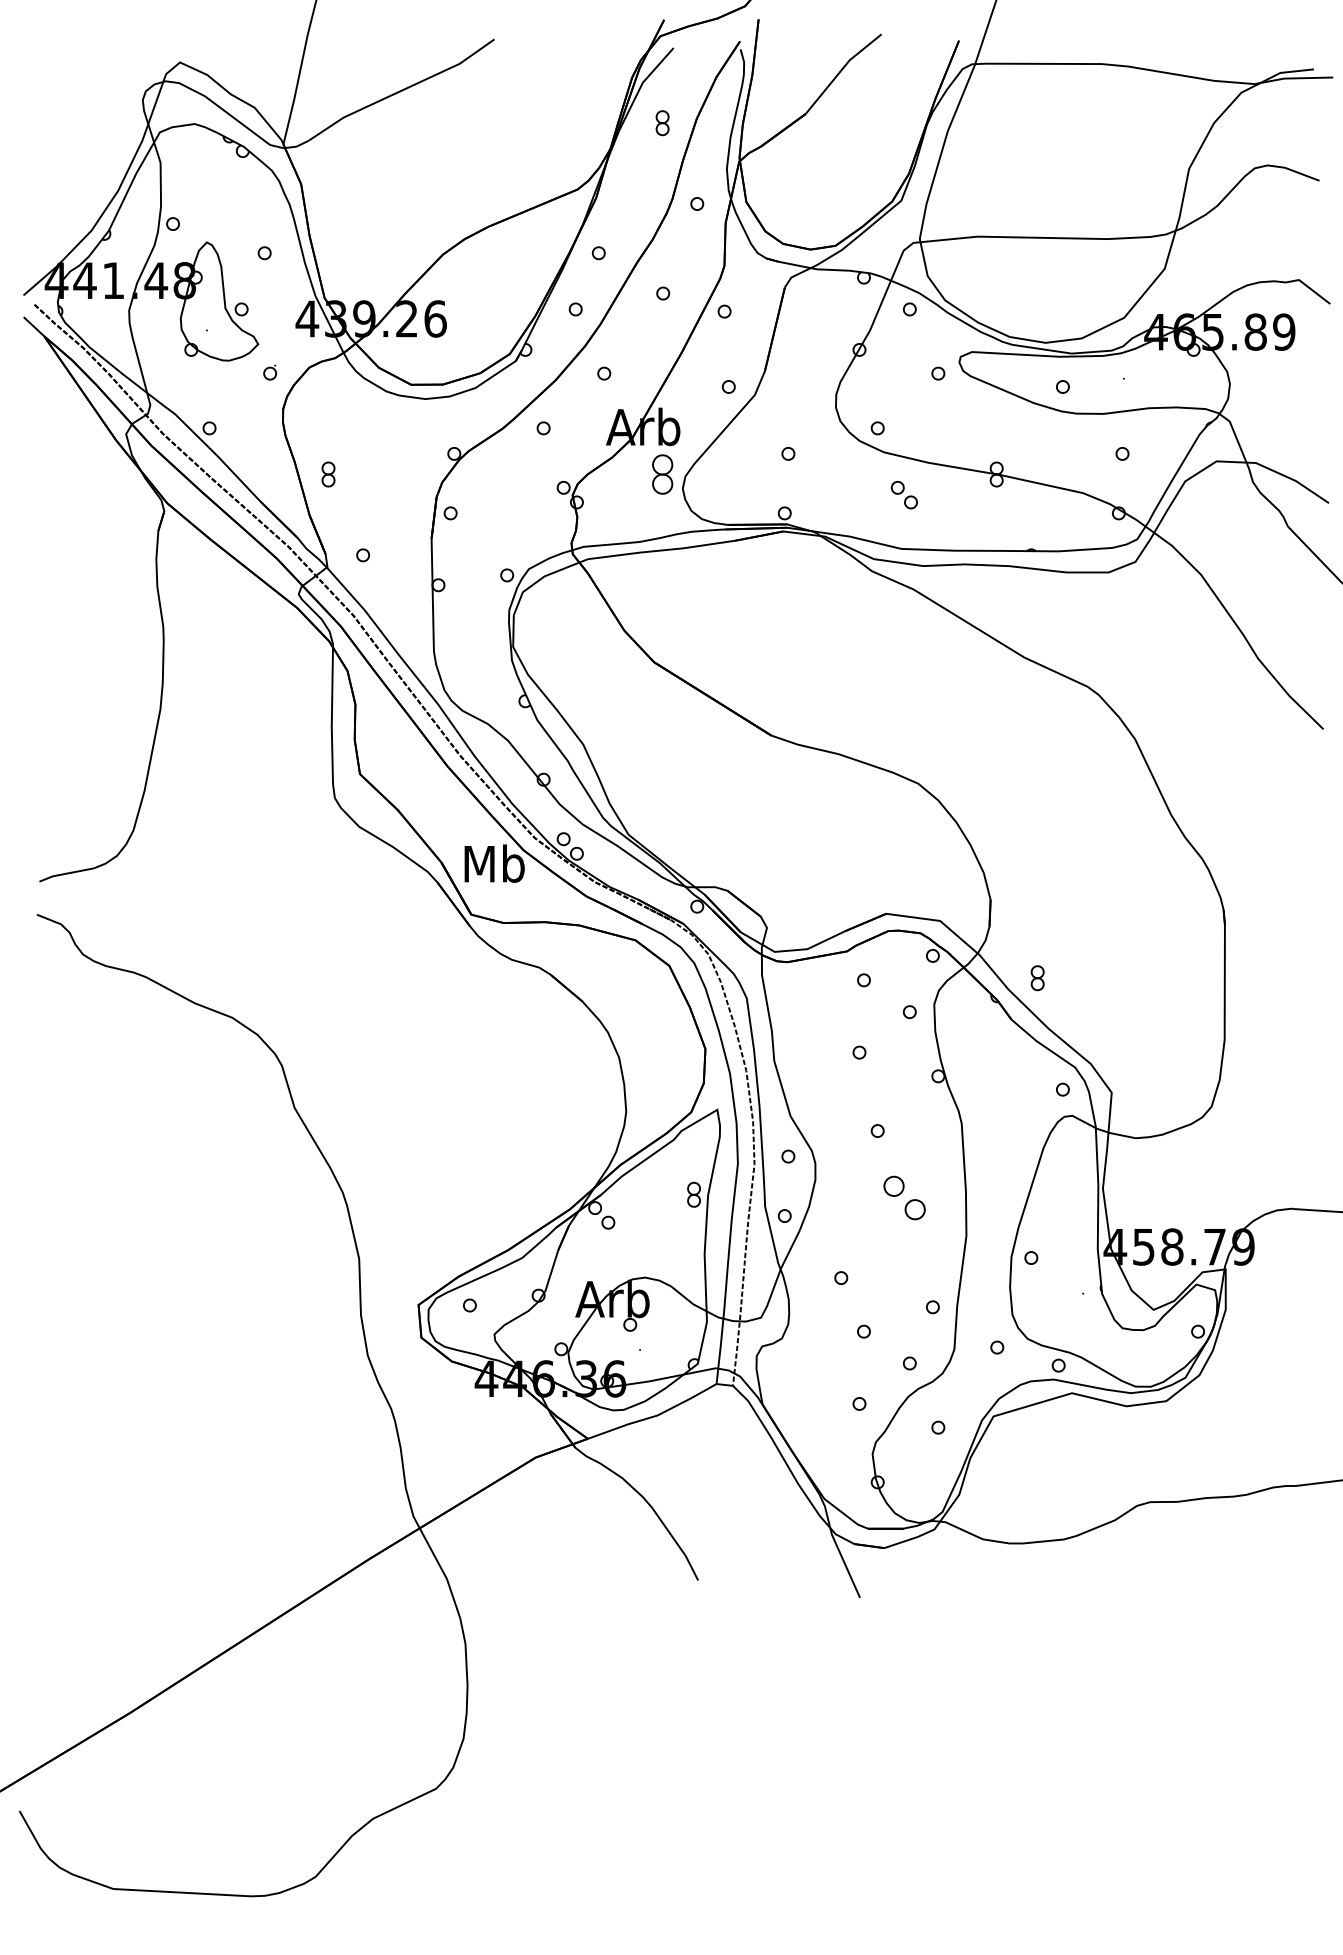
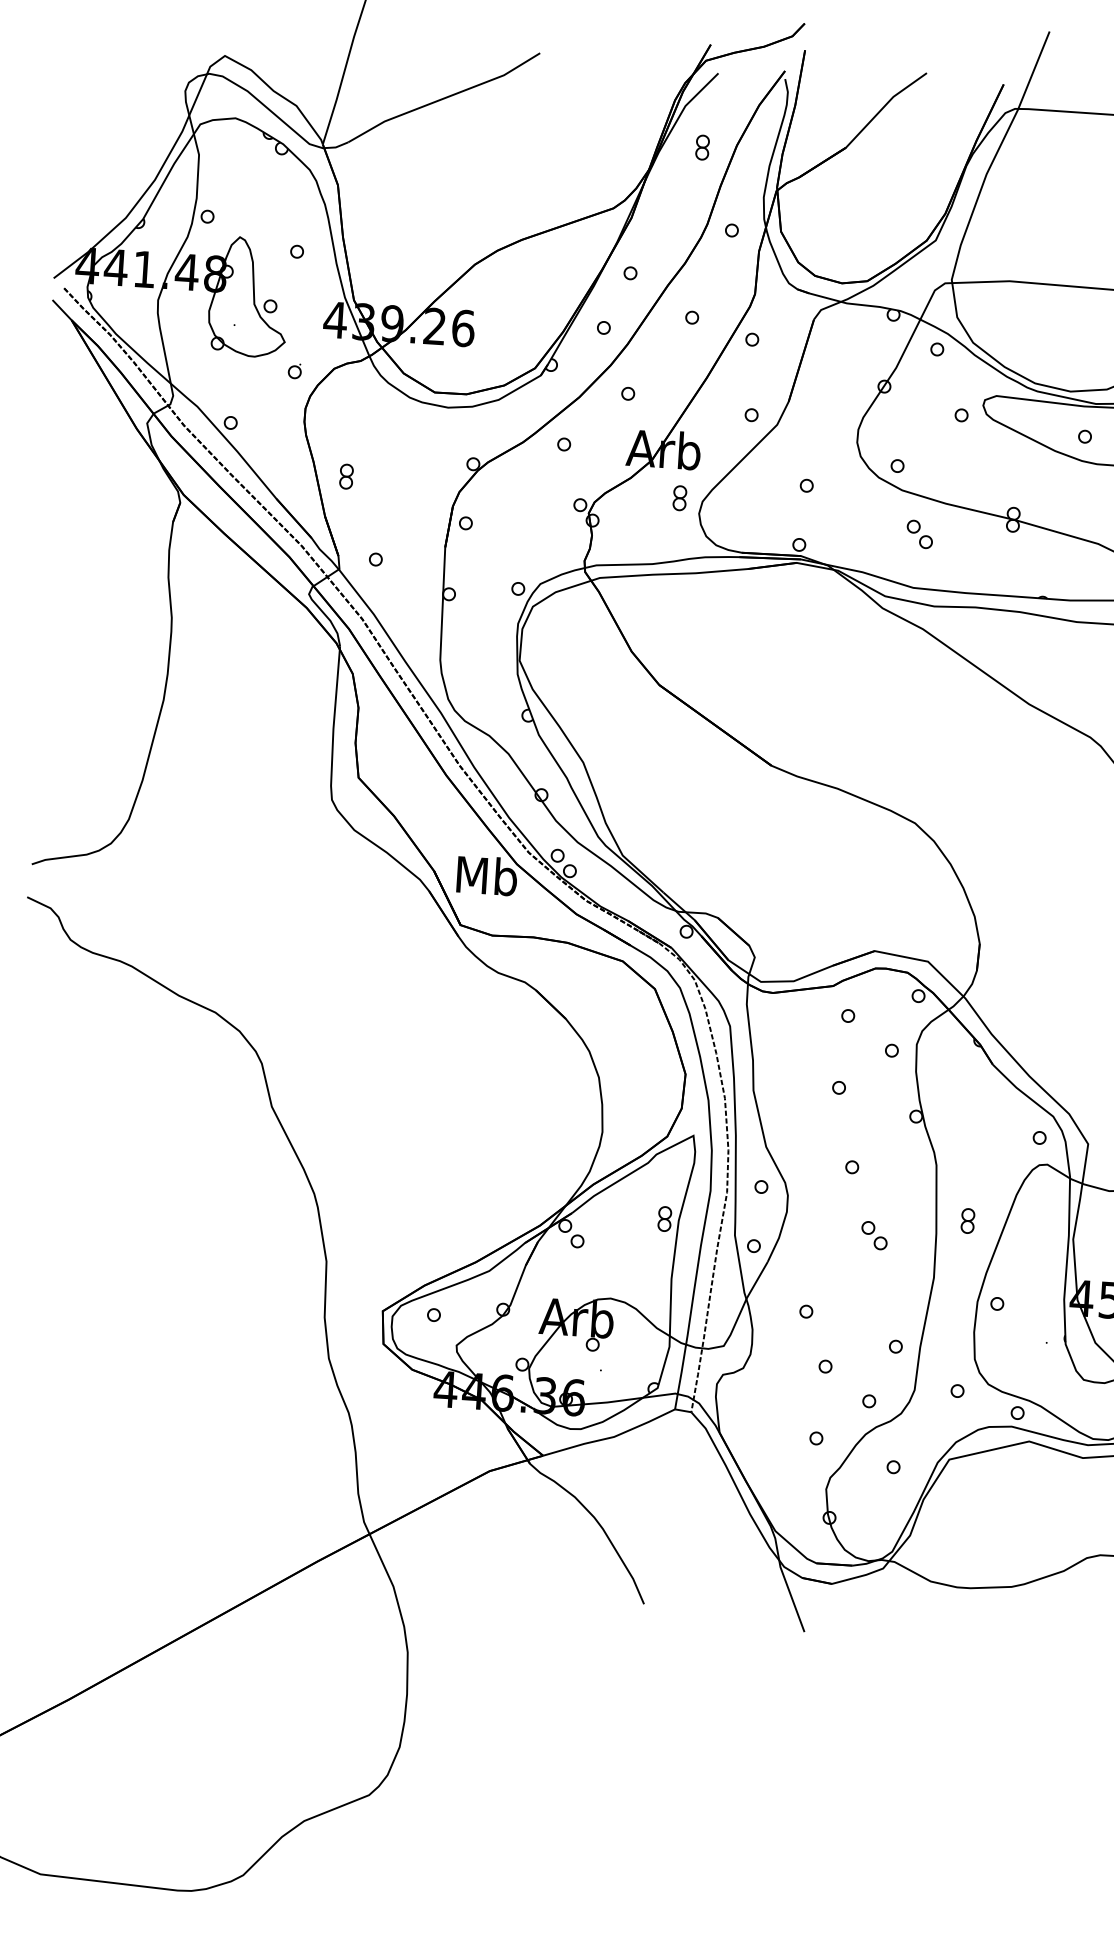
part: (662, 474) -> (679, 498), size x0.62
part: (1037, 978) -> (967, 1221), moved
part: (903, 1197) -> (873, 1235), size x0.62

